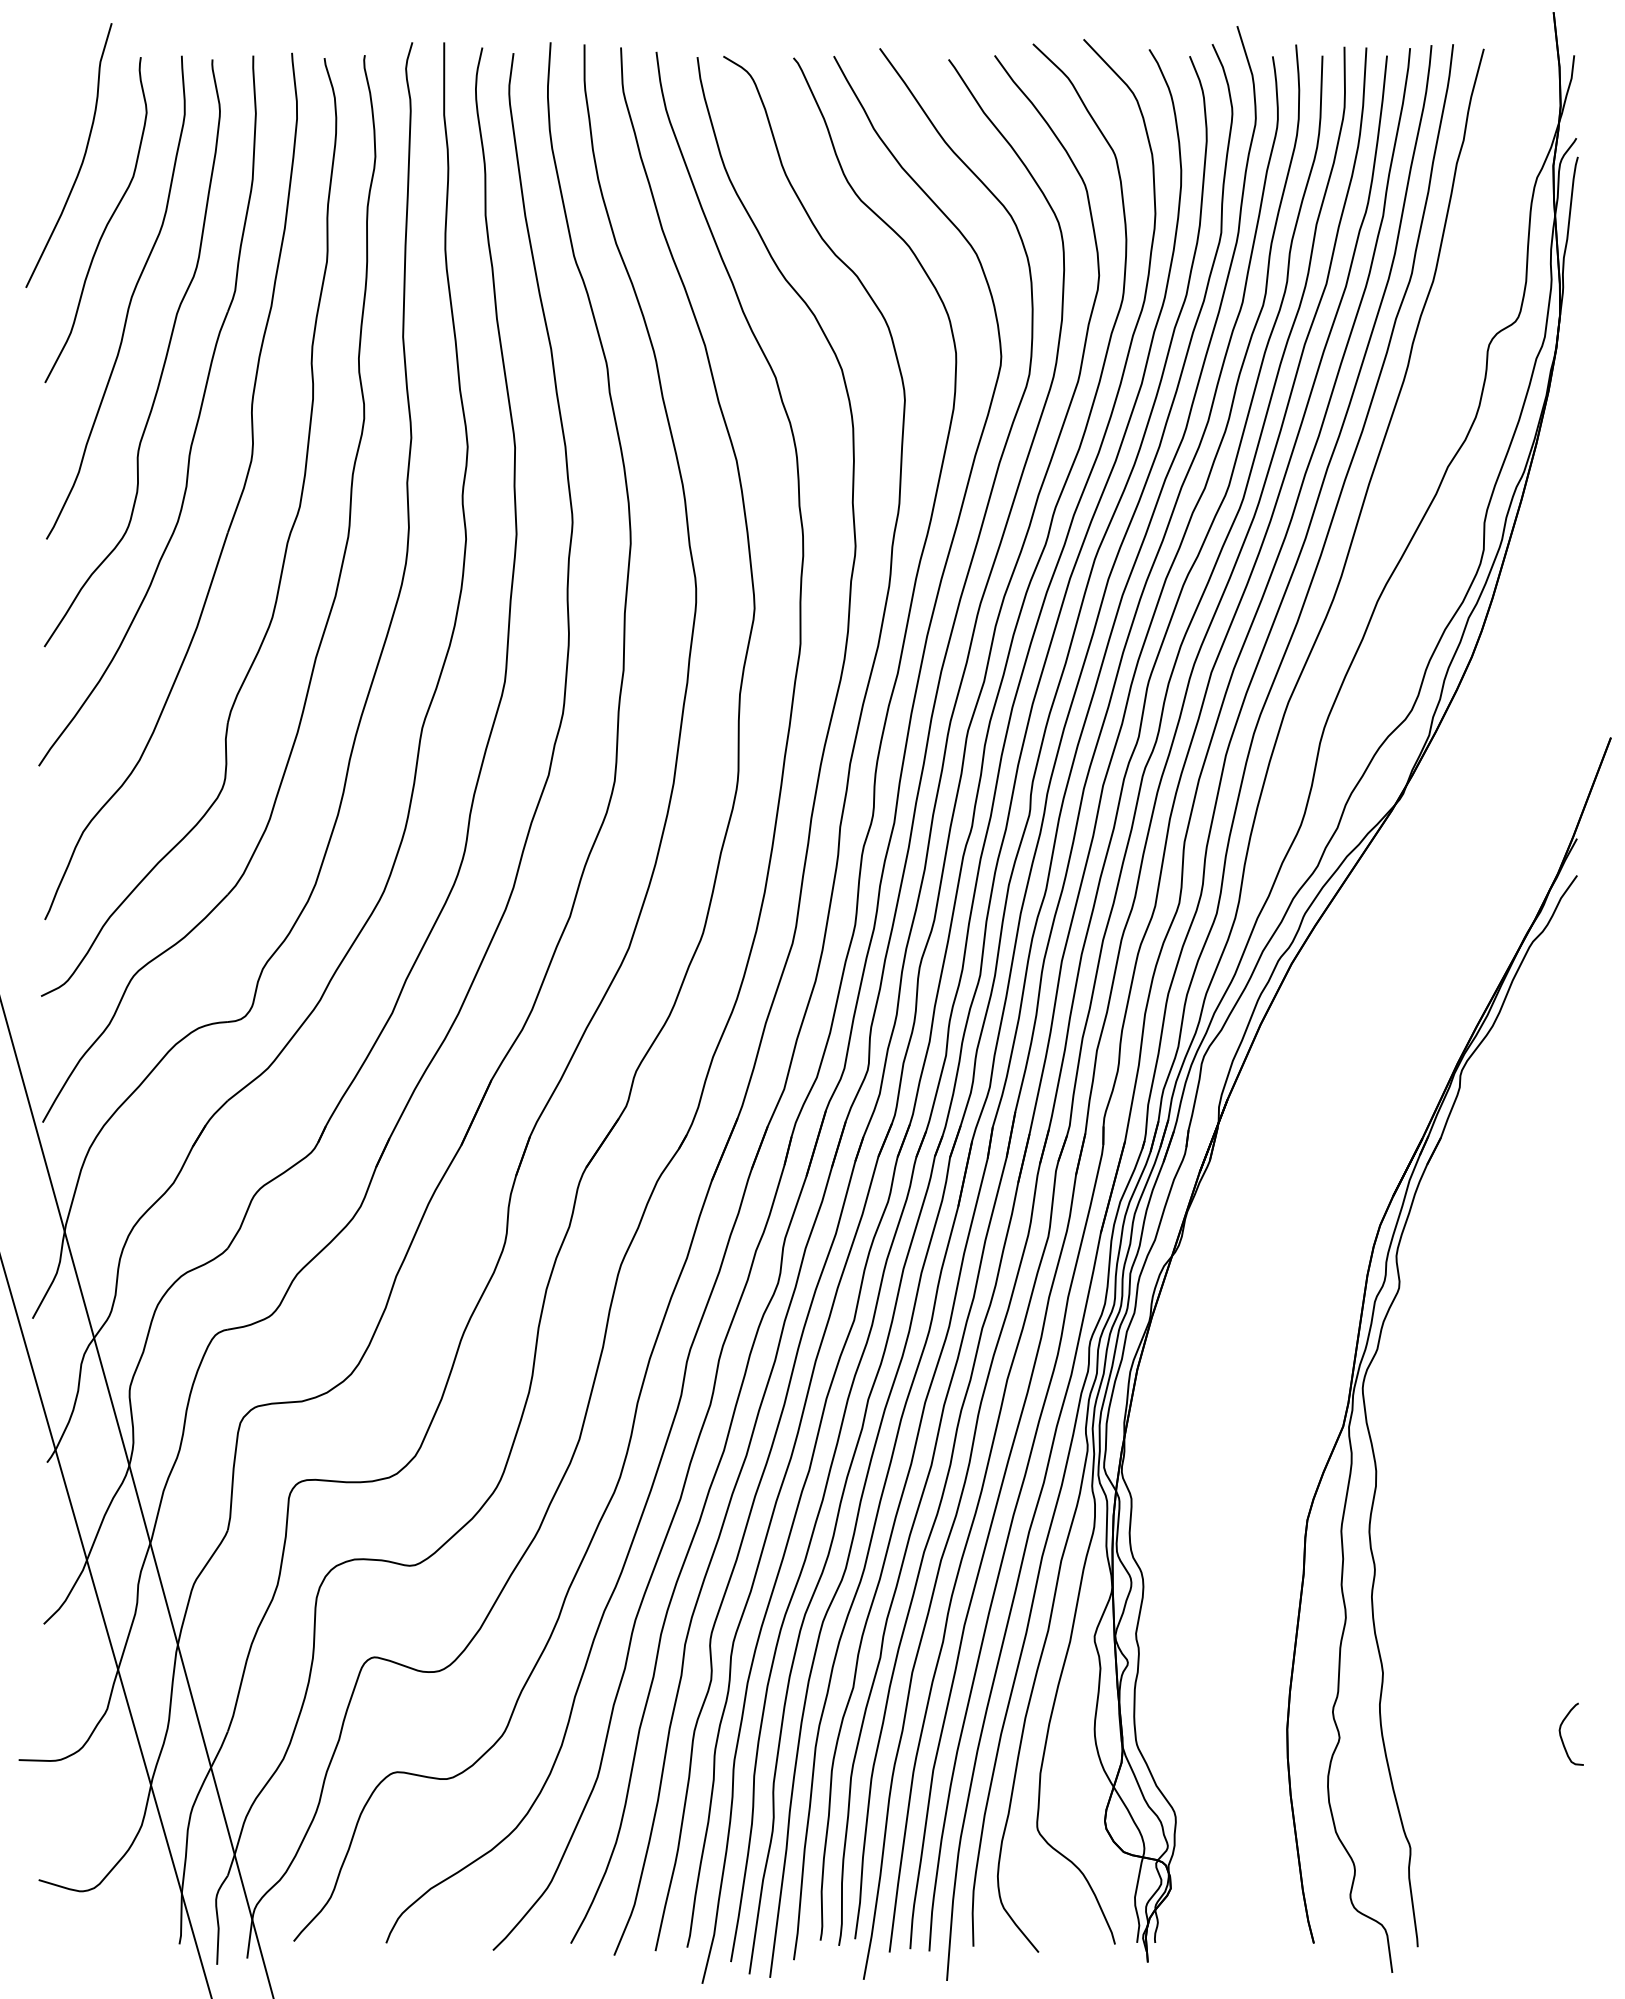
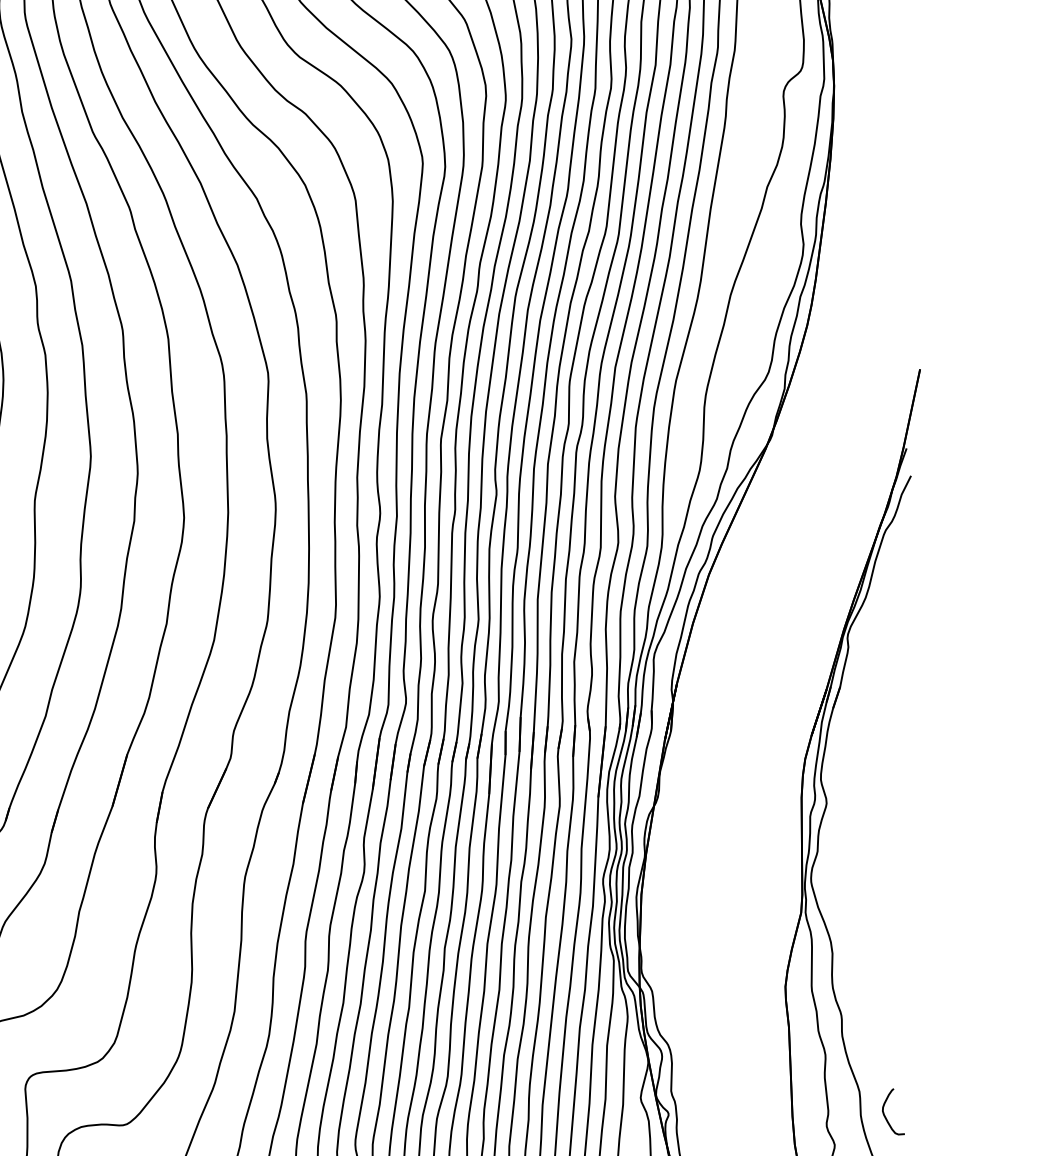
curve: (1561, 1734) -> (884, 1113), moved

